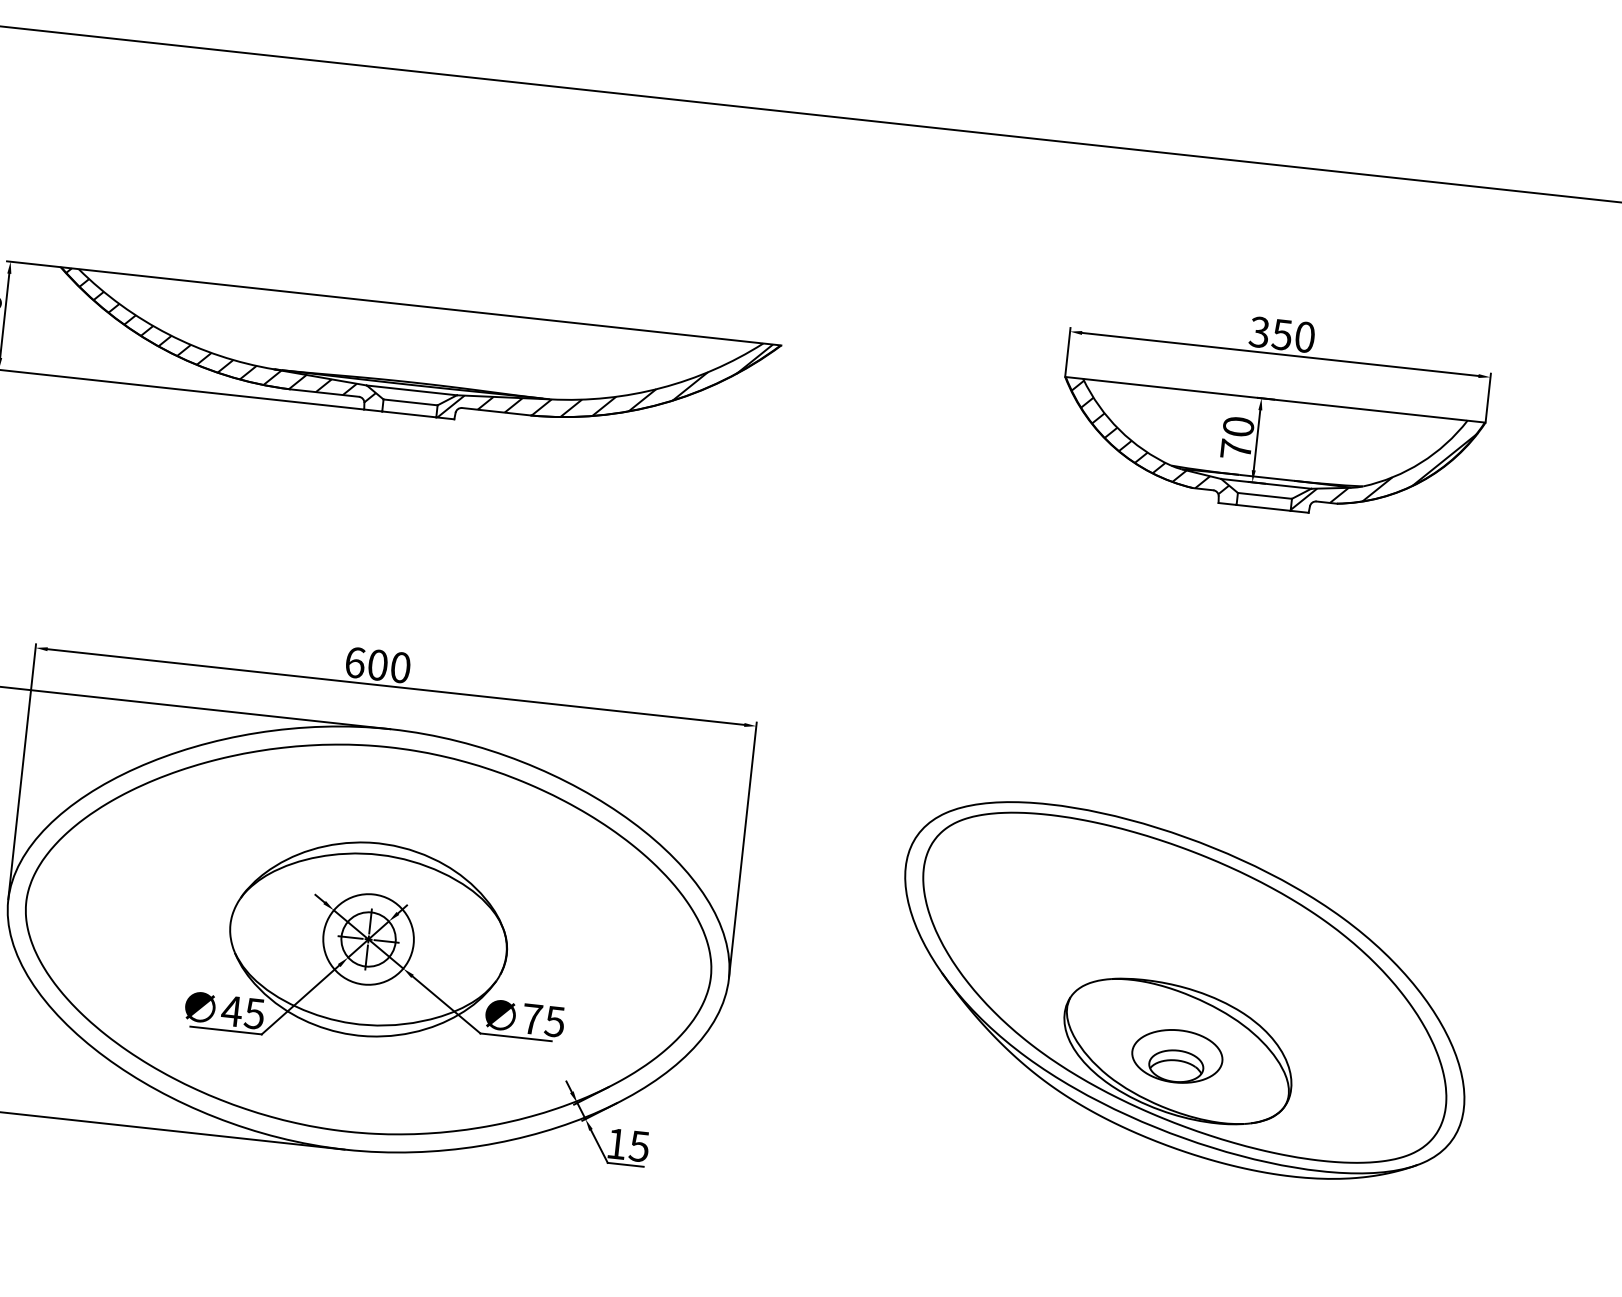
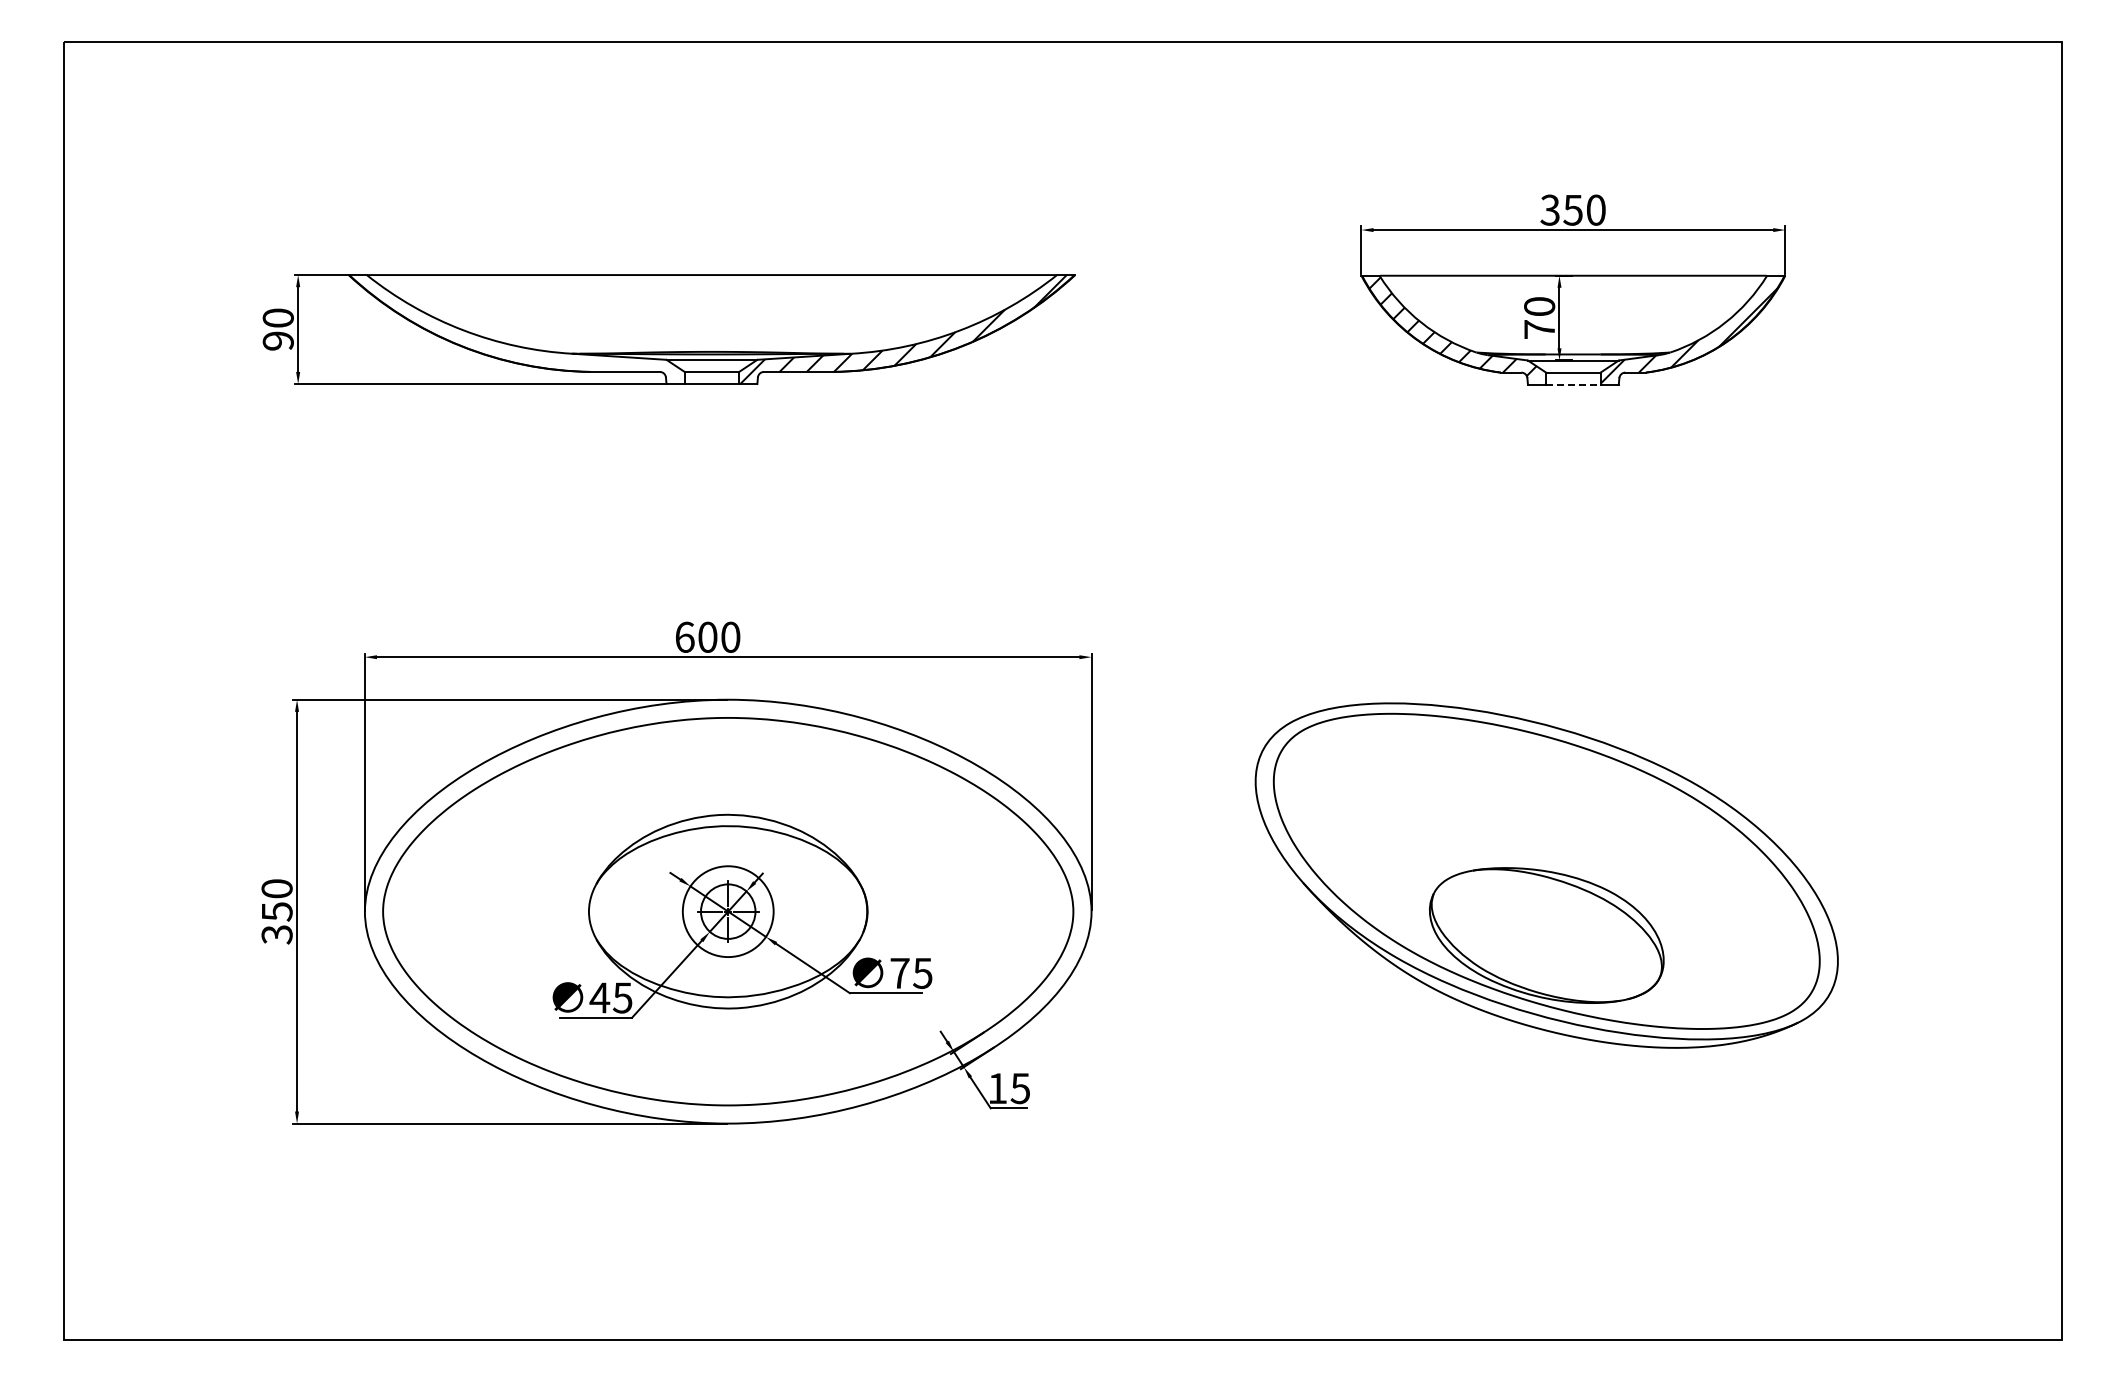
hatch: (220, 335) -> (515, 325), removed
line: (1263, 507) -> (1573, 384), solid -> dashed
part: (1177, 1056) -> (1546, 940), removed

